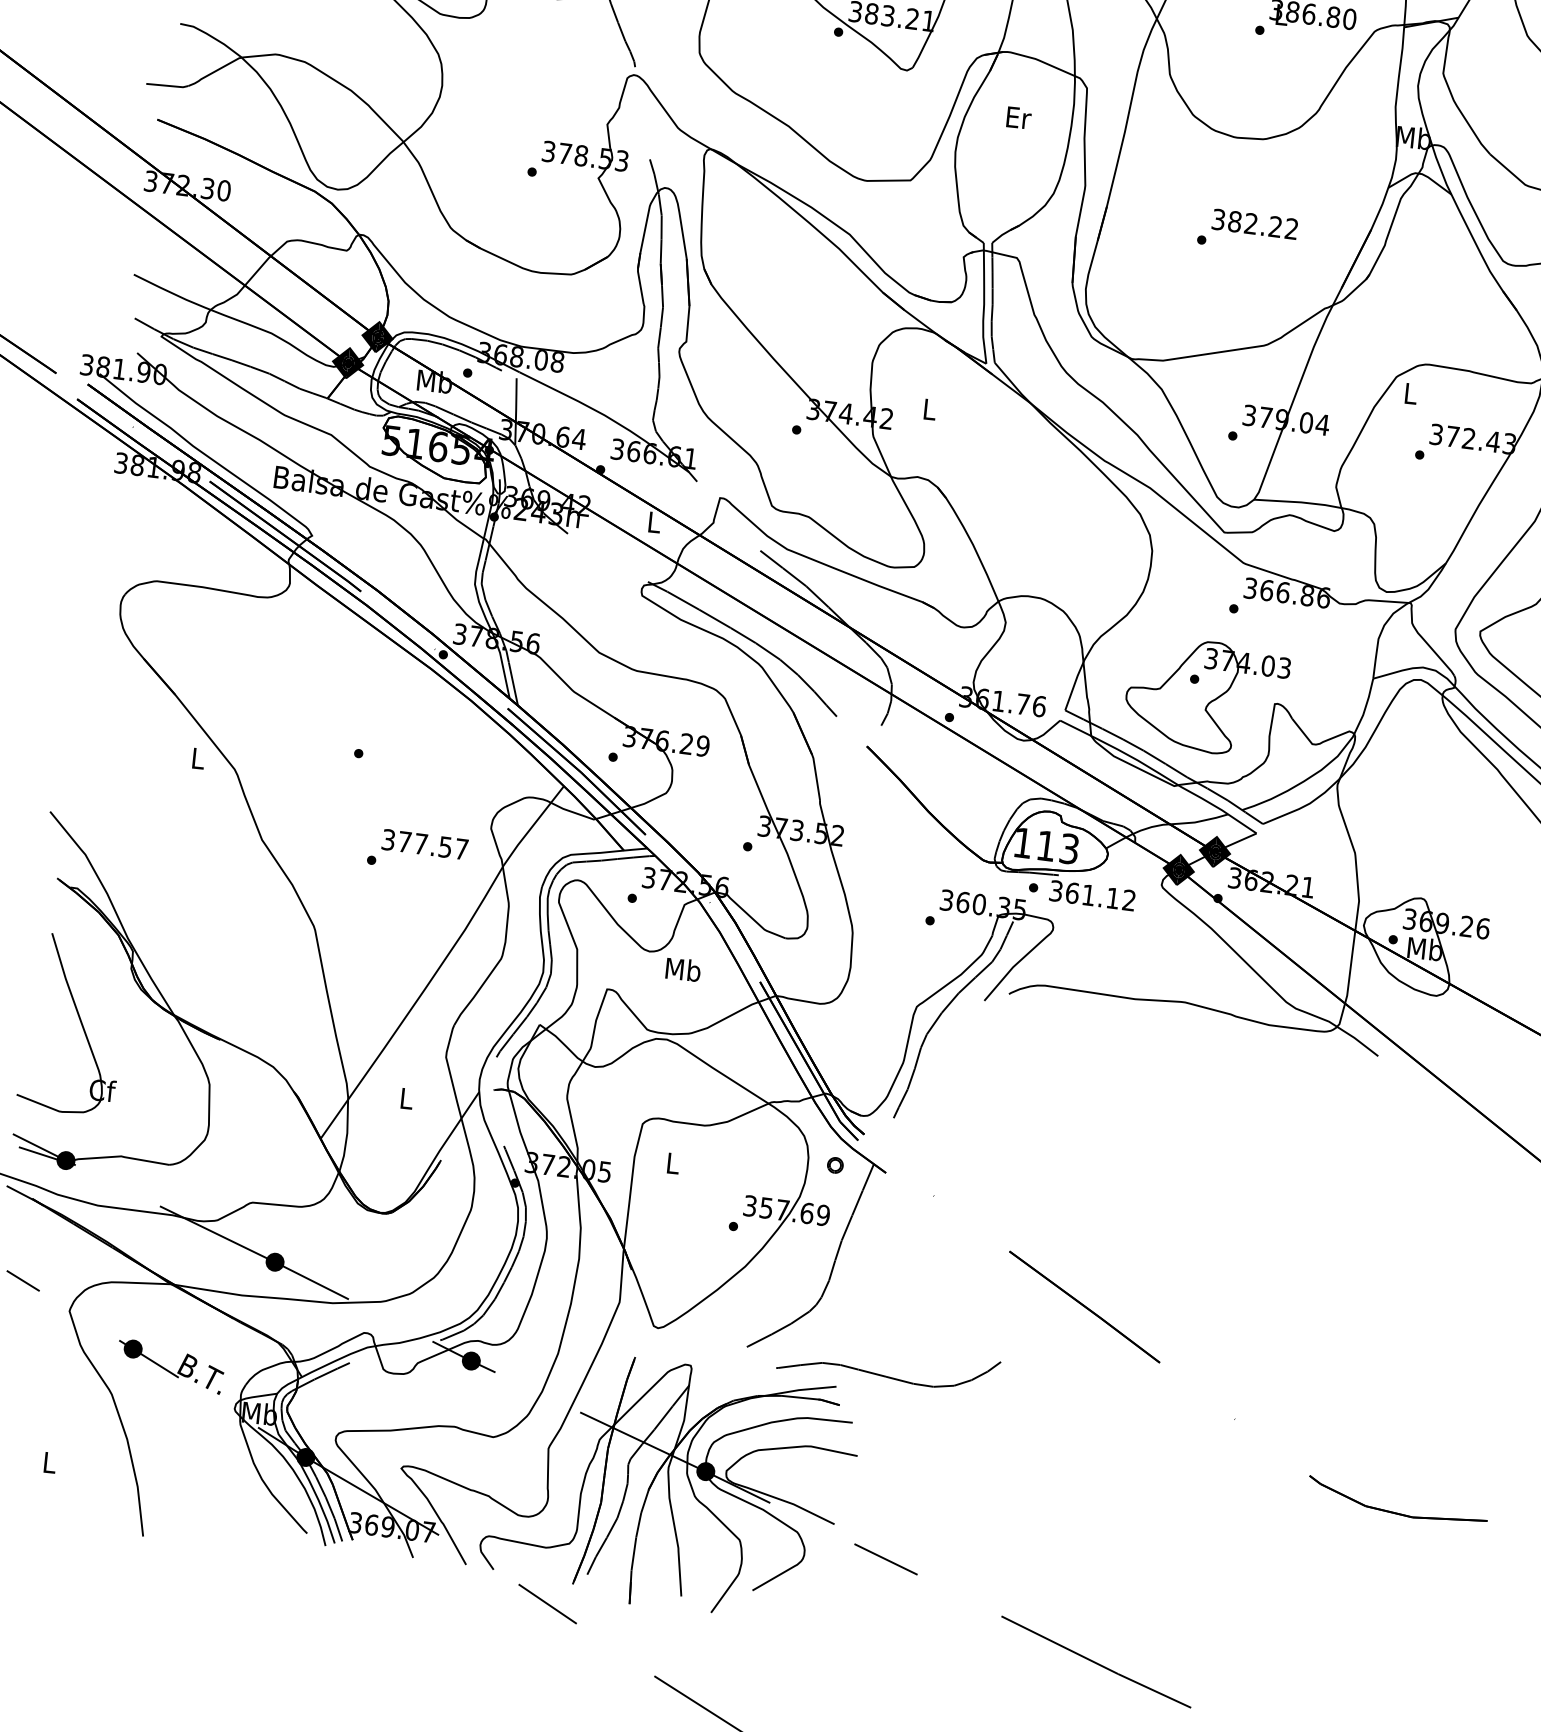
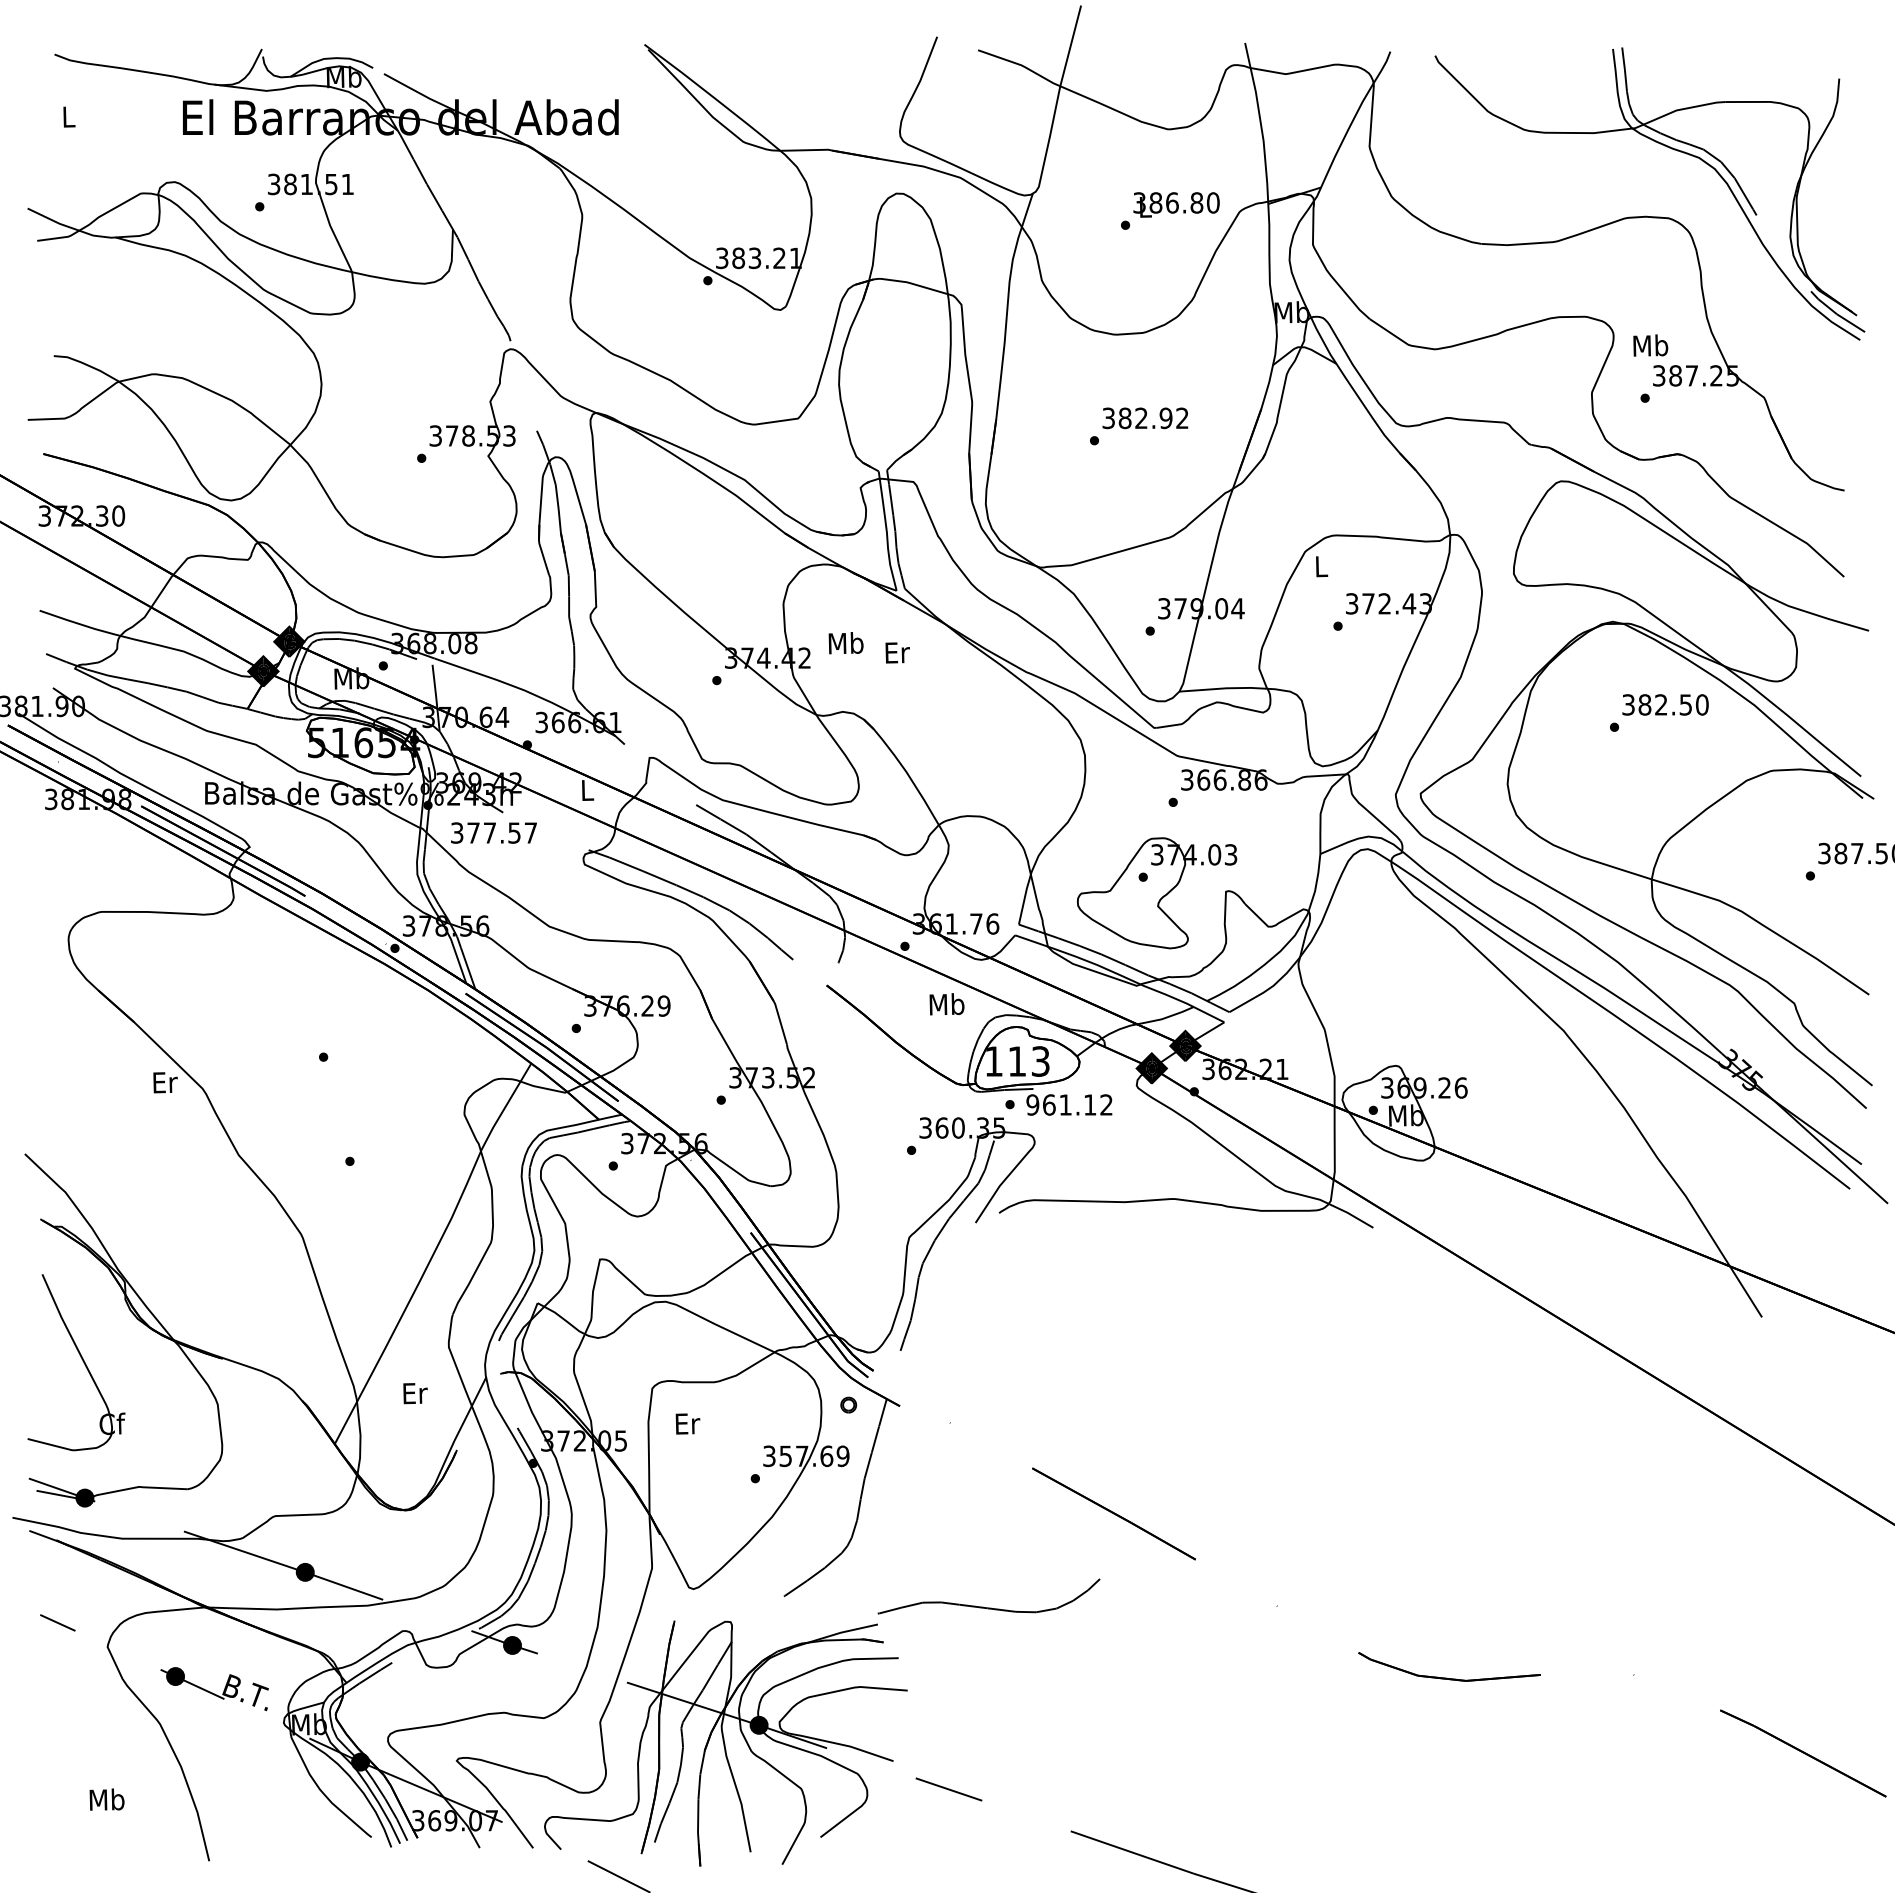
text: (1018, 117) -> (897, 652), moved
text: (1274, 227) -> (1165, 418), 382.22 -> 382.92
text: (928, 409) -> (845, 643), L -> Mb
text: (198, 758) -> (165, 1082), L -> Er
text: (424, 843) -> (493, 832), moved
text: (1055, 890) -> (1032, 1104), 361.12 -> 961.12
text: (682, 969) -> (946, 1004), moved
text: (407, 1098) -> (415, 1393), L -> Er
text: (673, 1163) -> (687, 1423), L -> Er
curve: (886, 1376) -> (988, 1607), moved
text: (49, 1462) -> (106, 1799), L -> Mb

